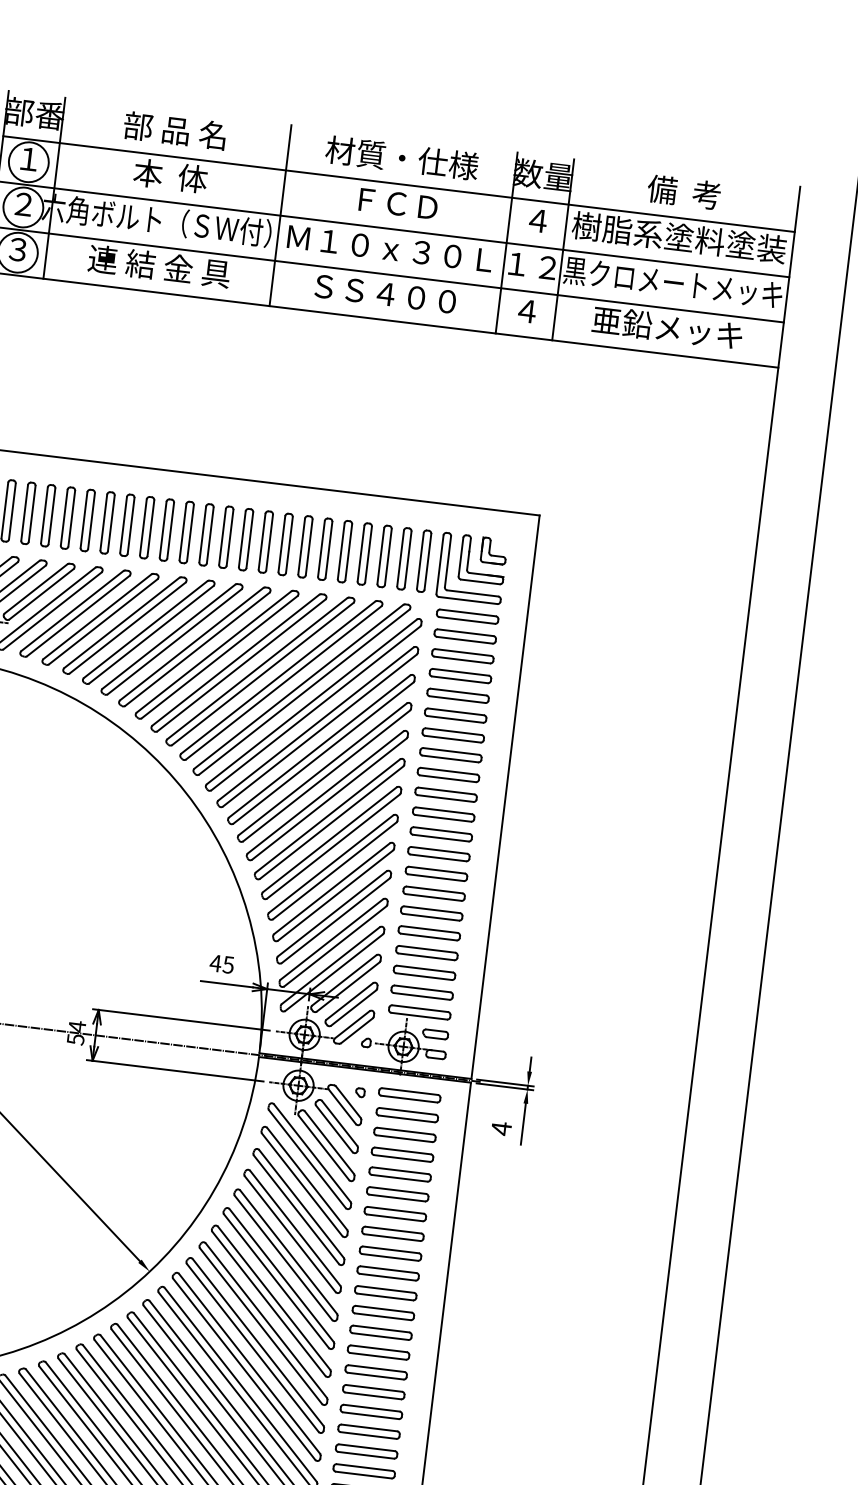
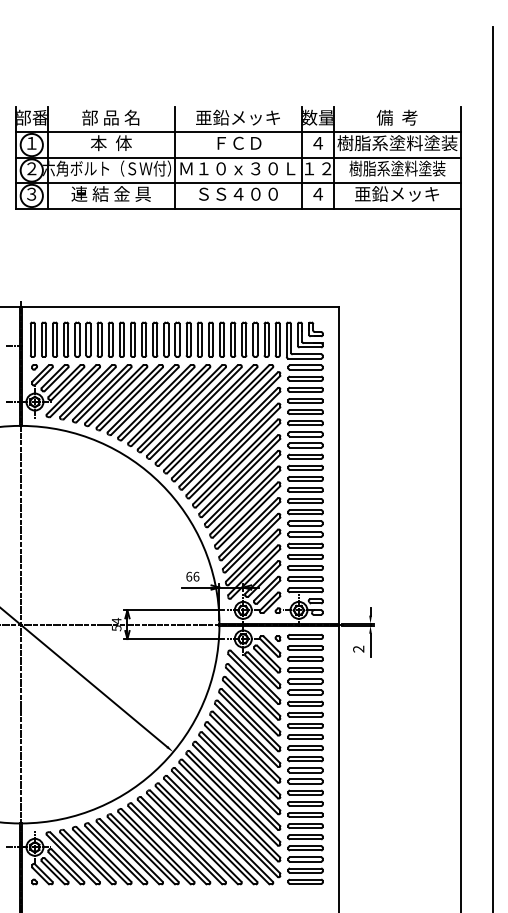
text: (402, 157) -> (238, 117), 材質・仕様 -> 亜鉛メッキ
text: (673, 282) -> (397, 168), 黒クロメートメッキ -> 樹脂系塗料塗装
text: (221, 963) -> (192, 576), 45 -> 66
text: (501, 1127) -> (358, 648), 4 -> 2

